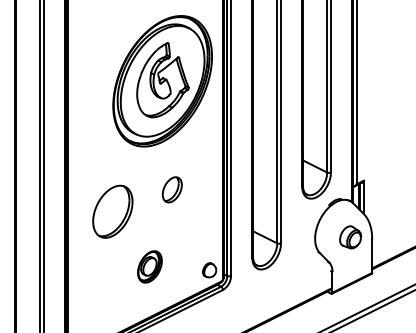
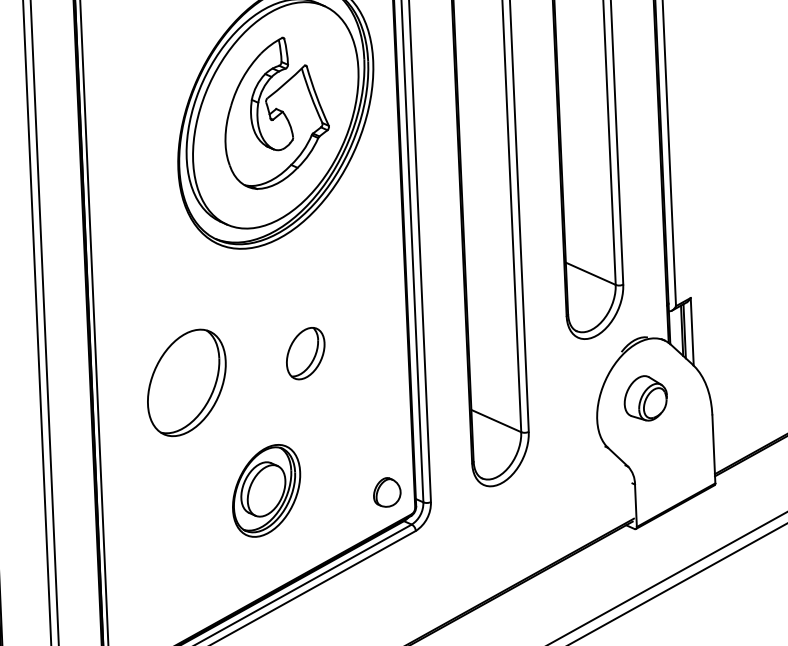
part: (171, 189) -> (304, 352), moved
part: (350, 237) -> (645, 398), moved
part: (149, 266) -> (265, 490), size x1.43

